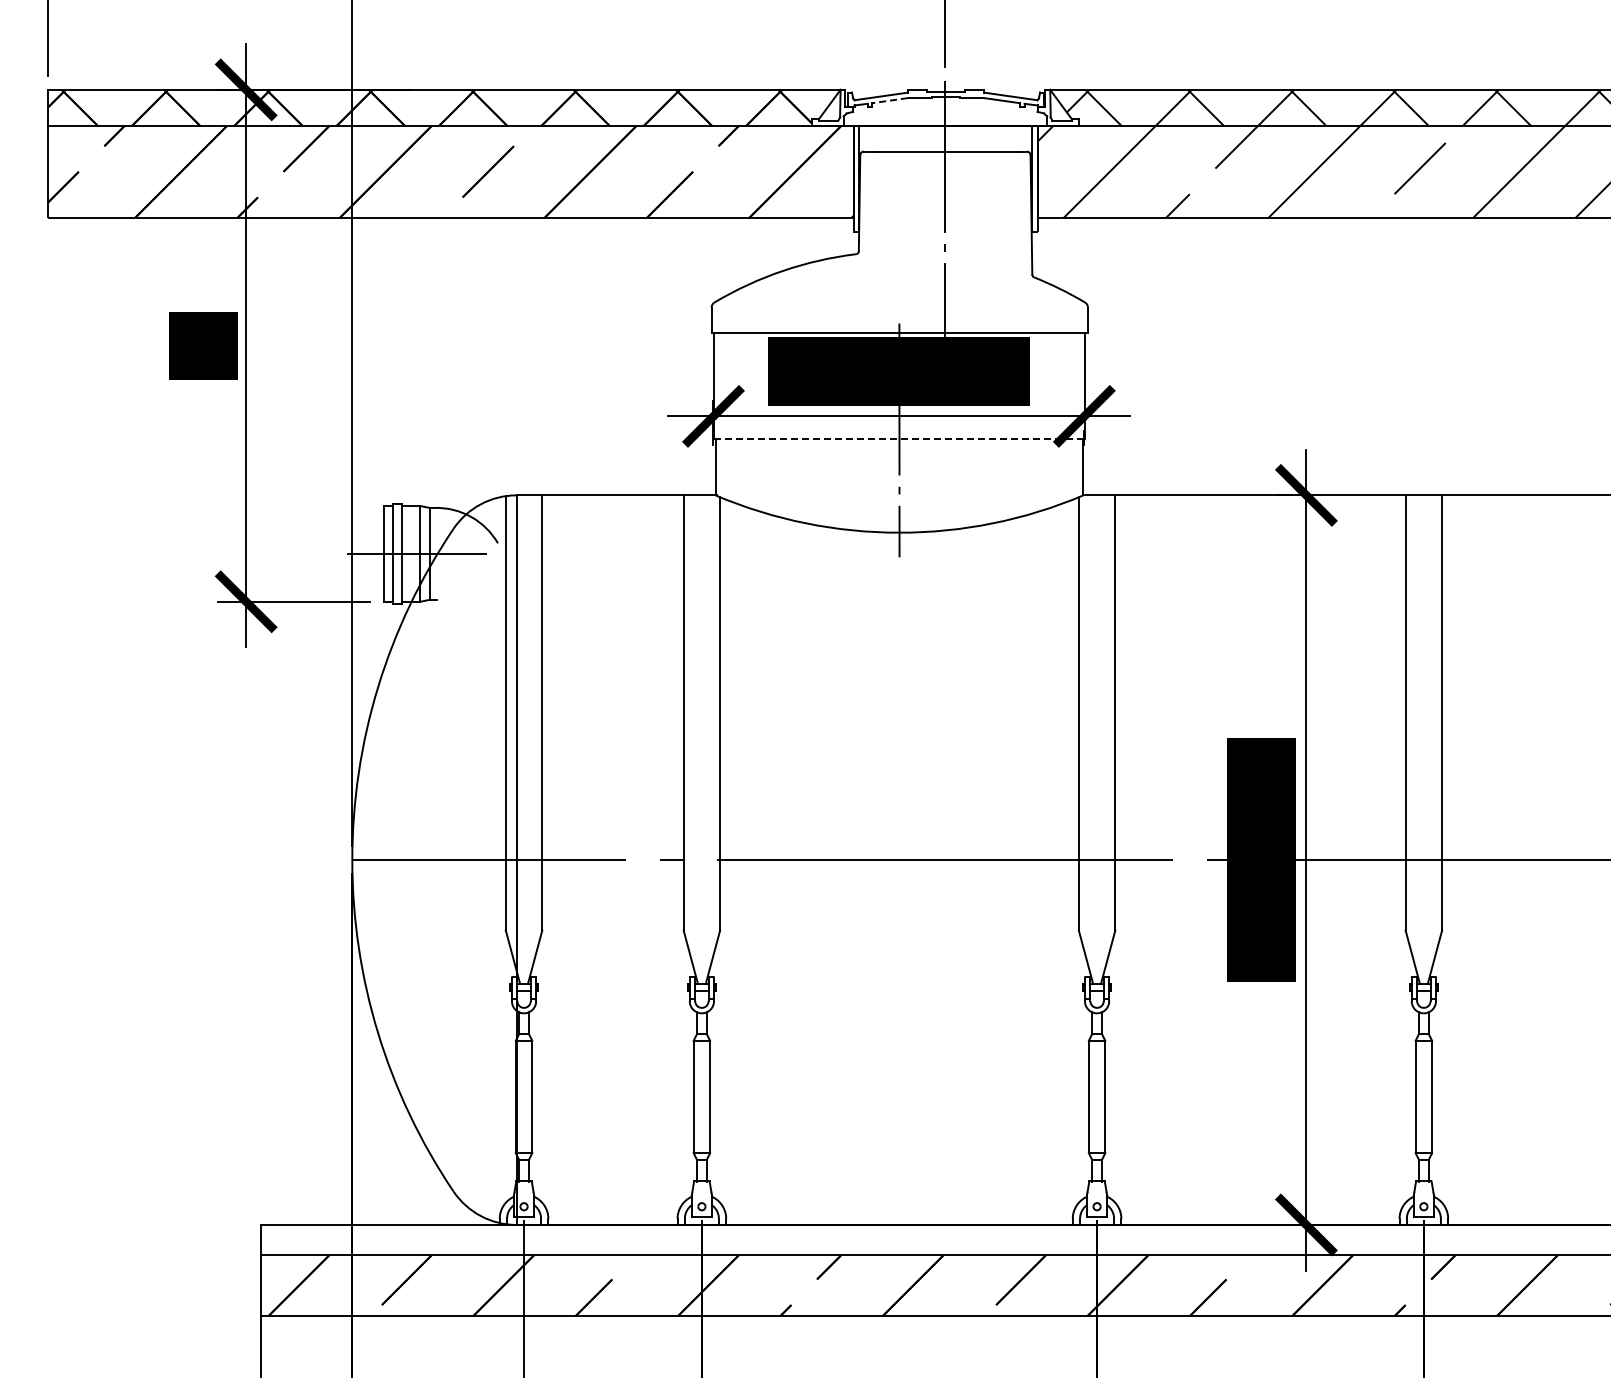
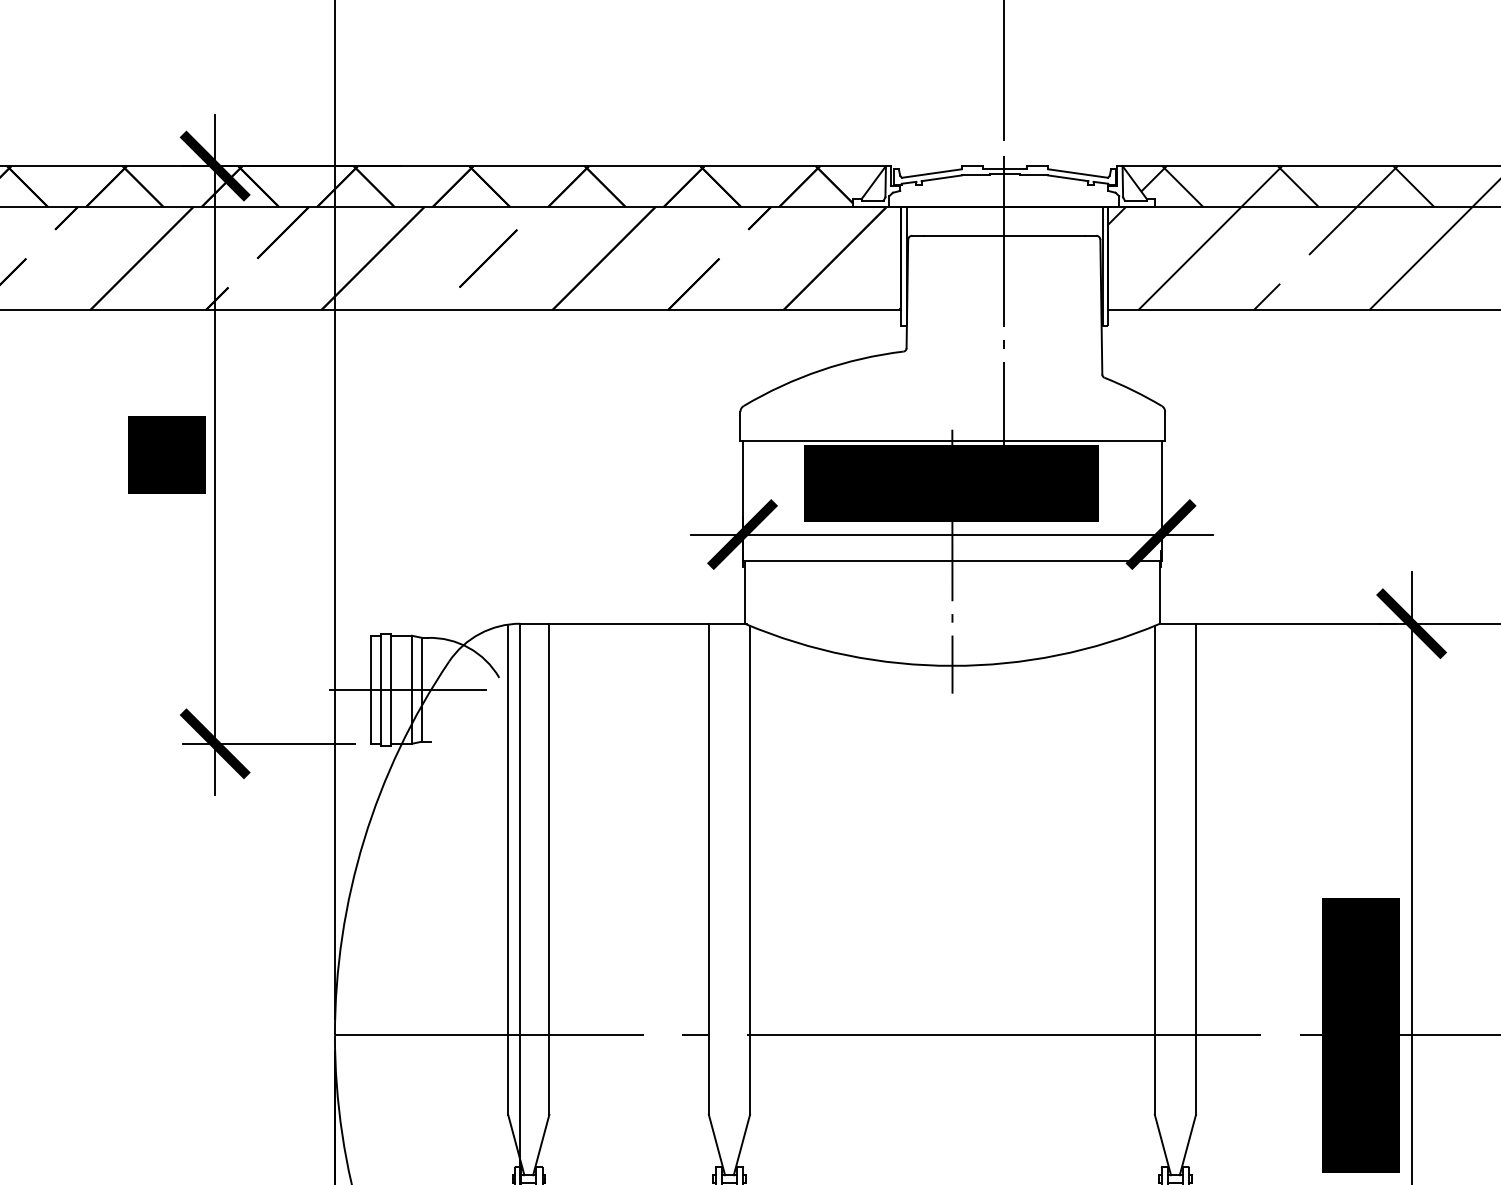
line: (889, 100) -> (941, 178), dashed -> solid
line: (899, 439) -> (952, 560), dashed -> solid

